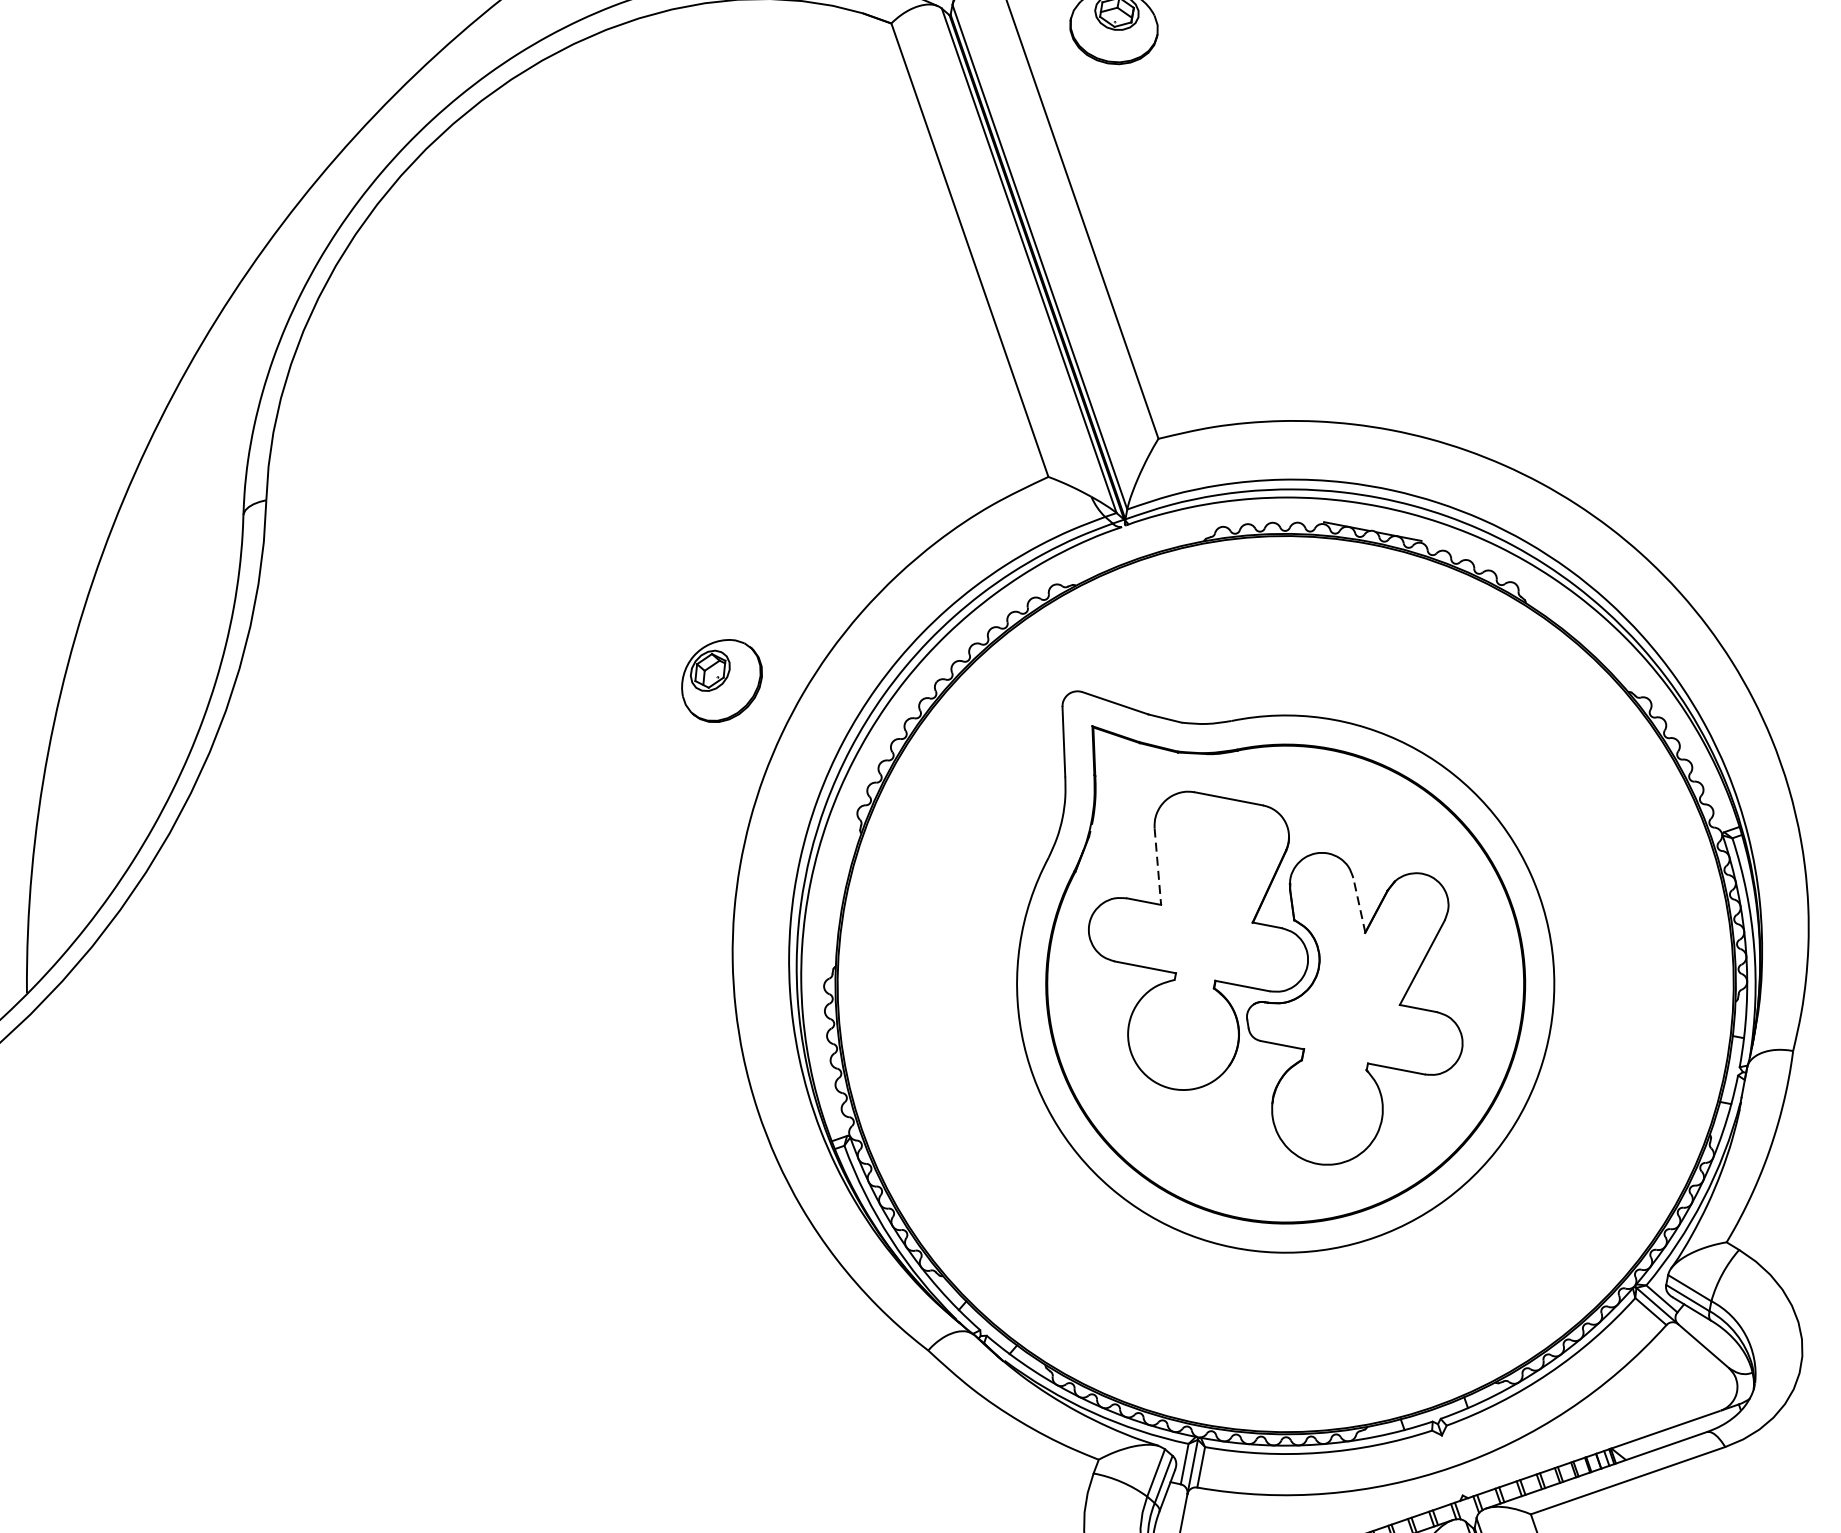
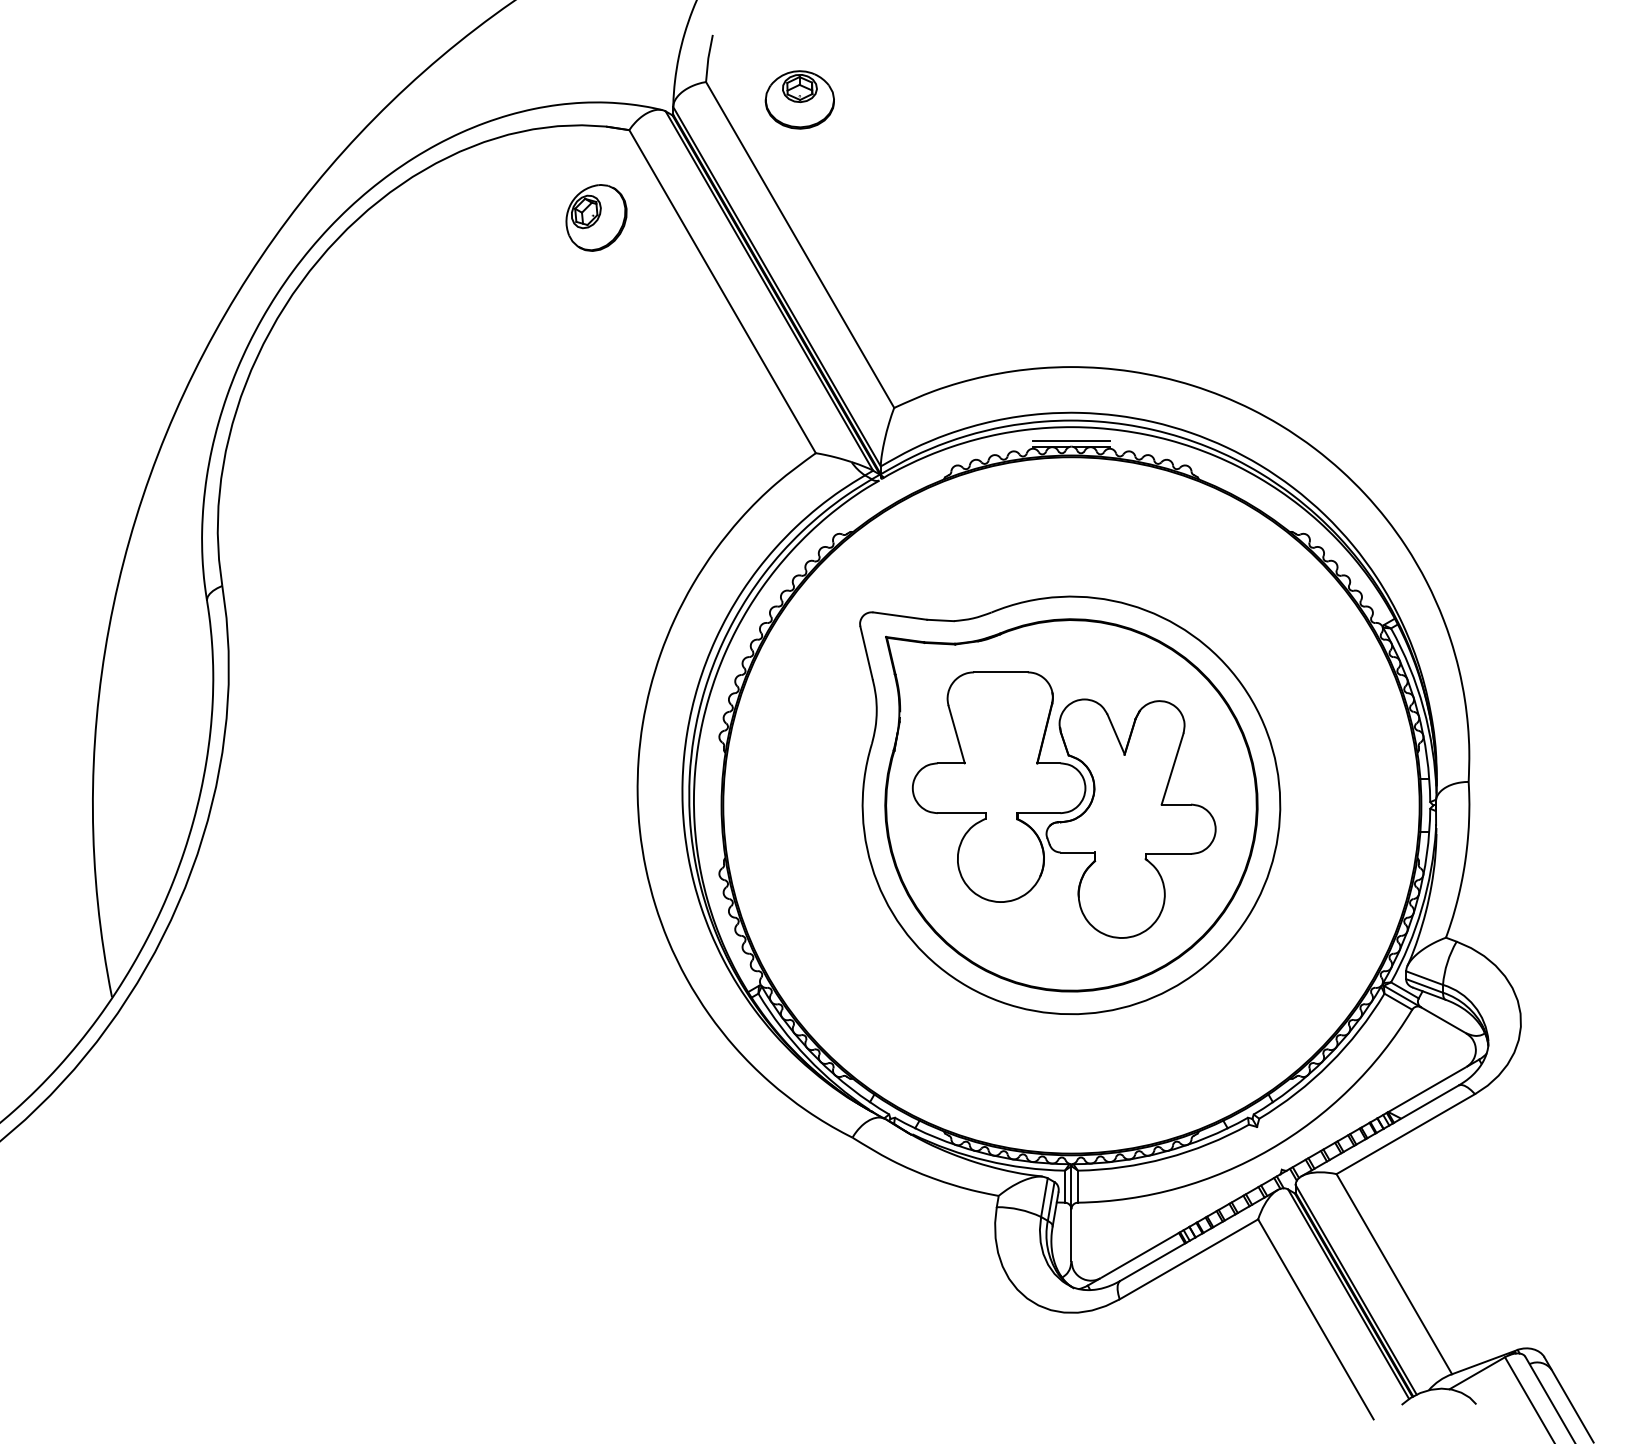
line: (1374, 523) -> (1071, 440), added
part: (721, 680) -> (596, 217), moved
line: (1157, 866) -> (956, 734), dashed -> solid
line: (1359, 905) -> (1116, 734), dashed -> solid

